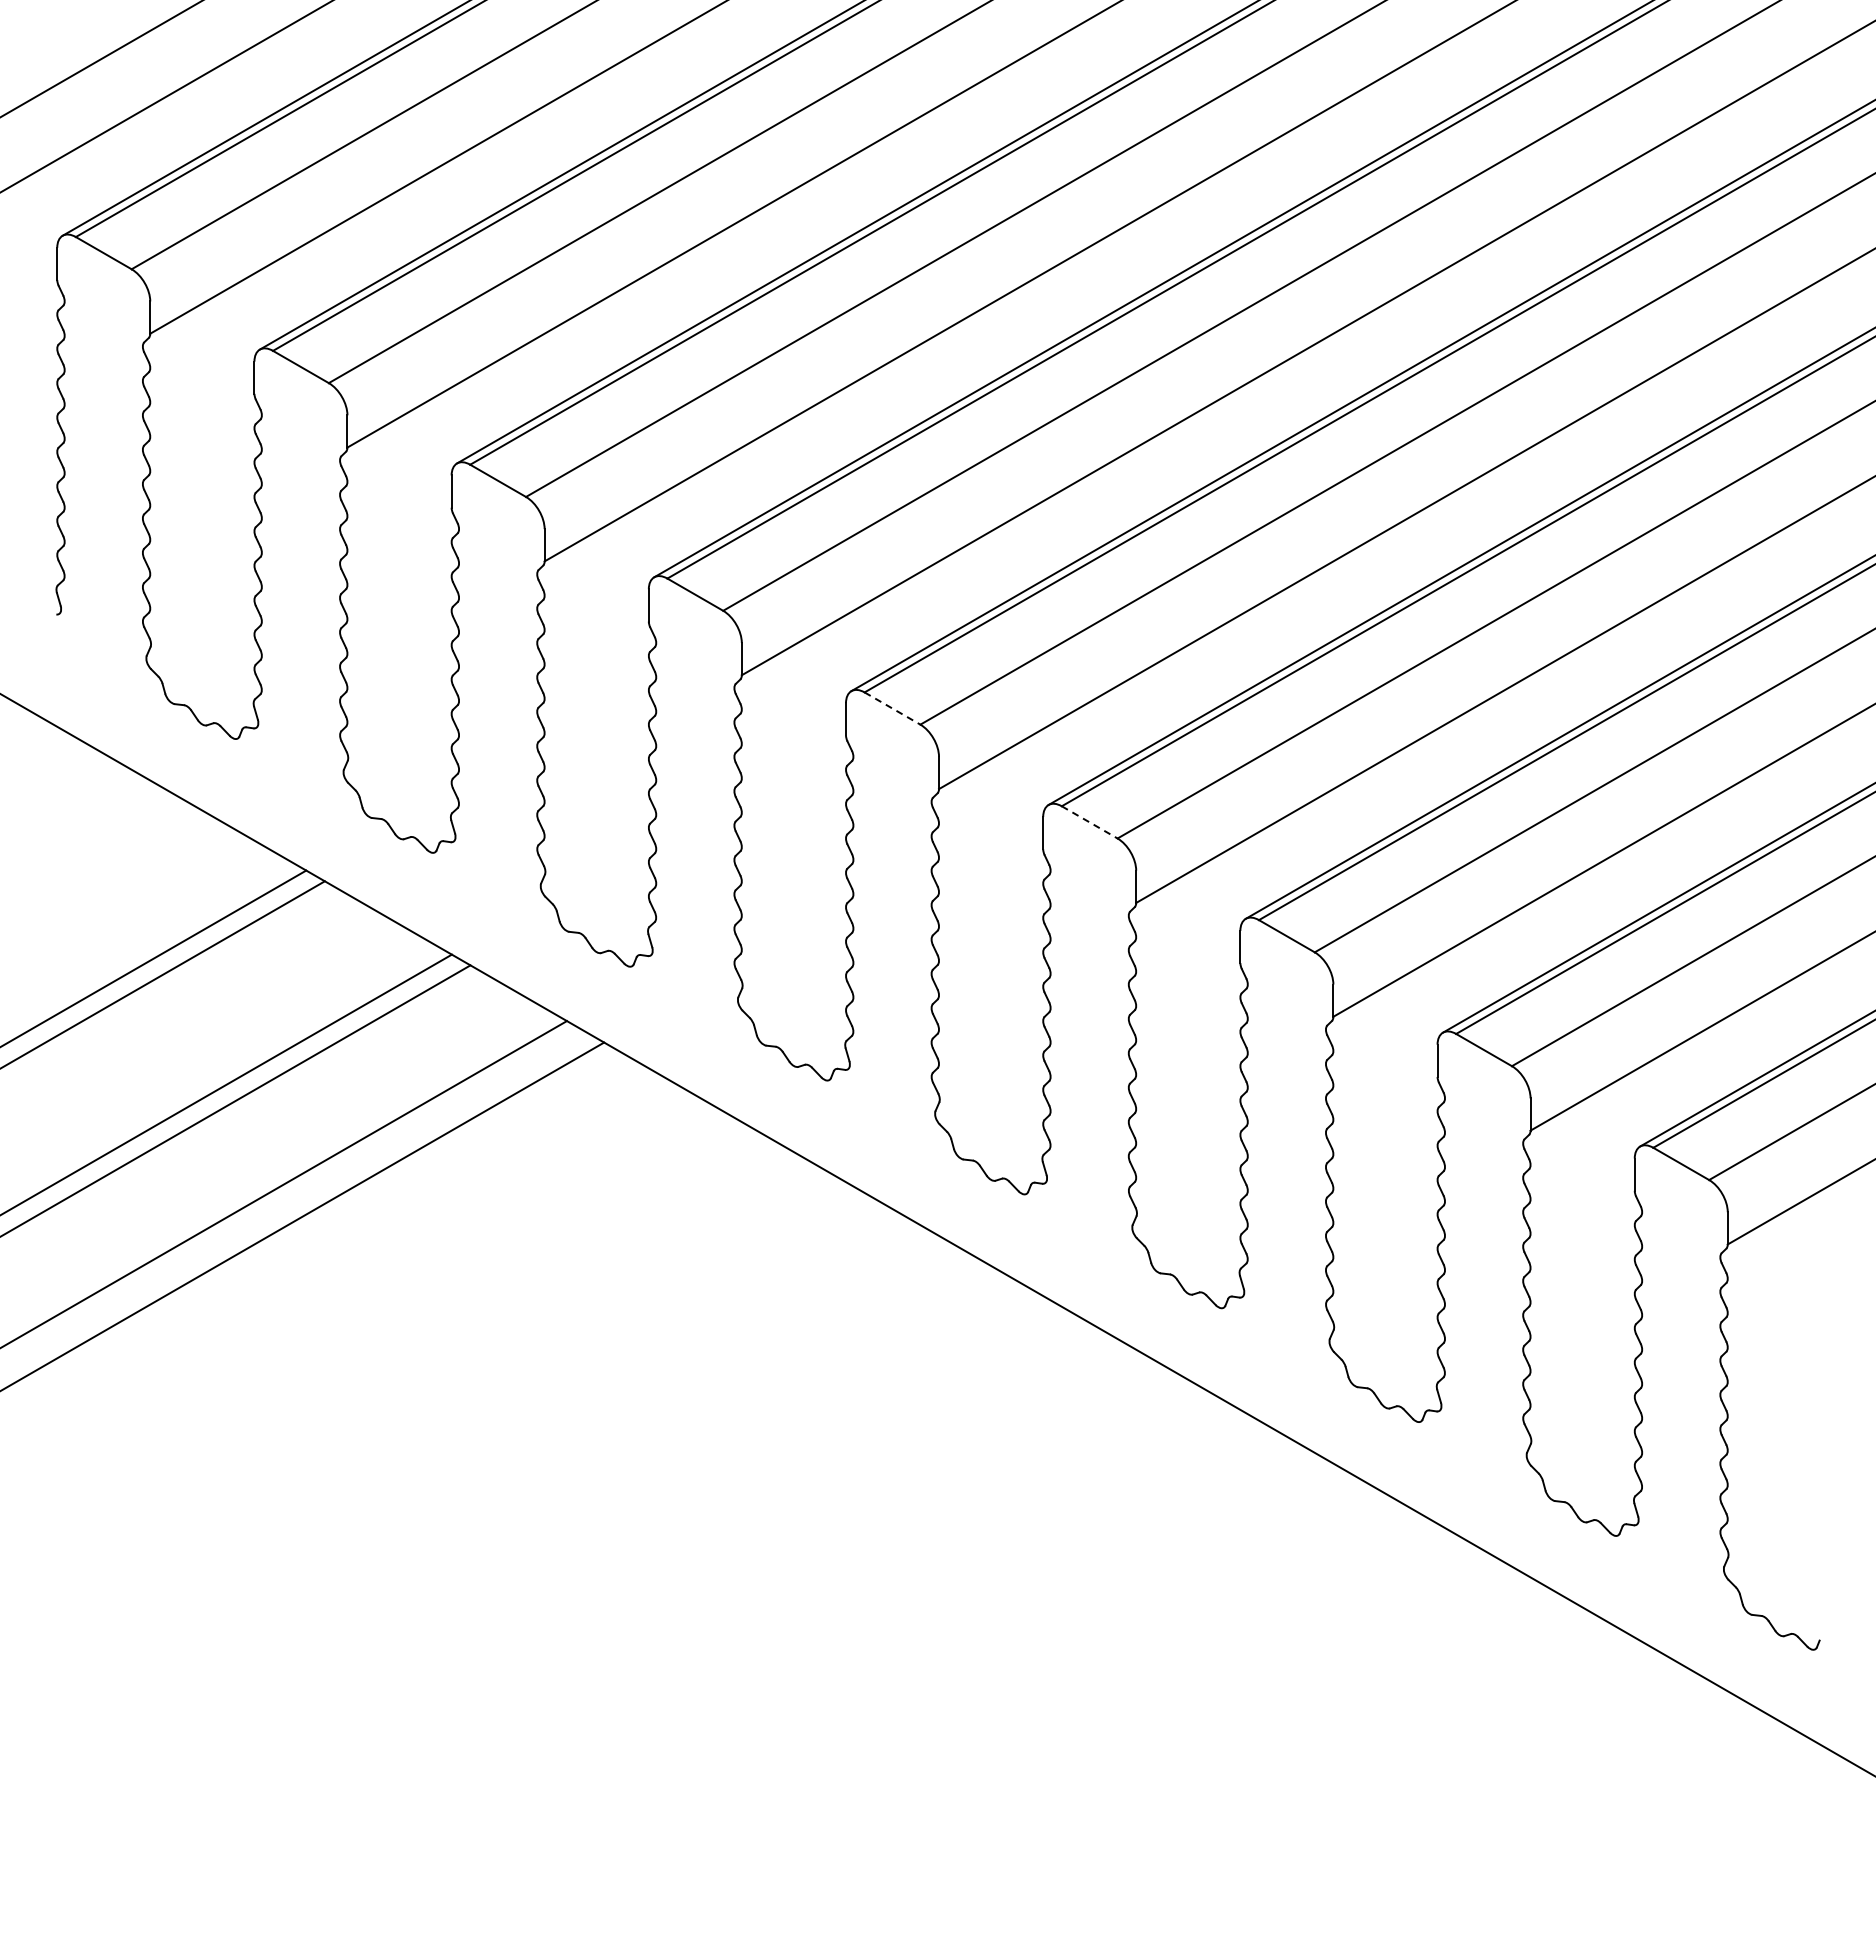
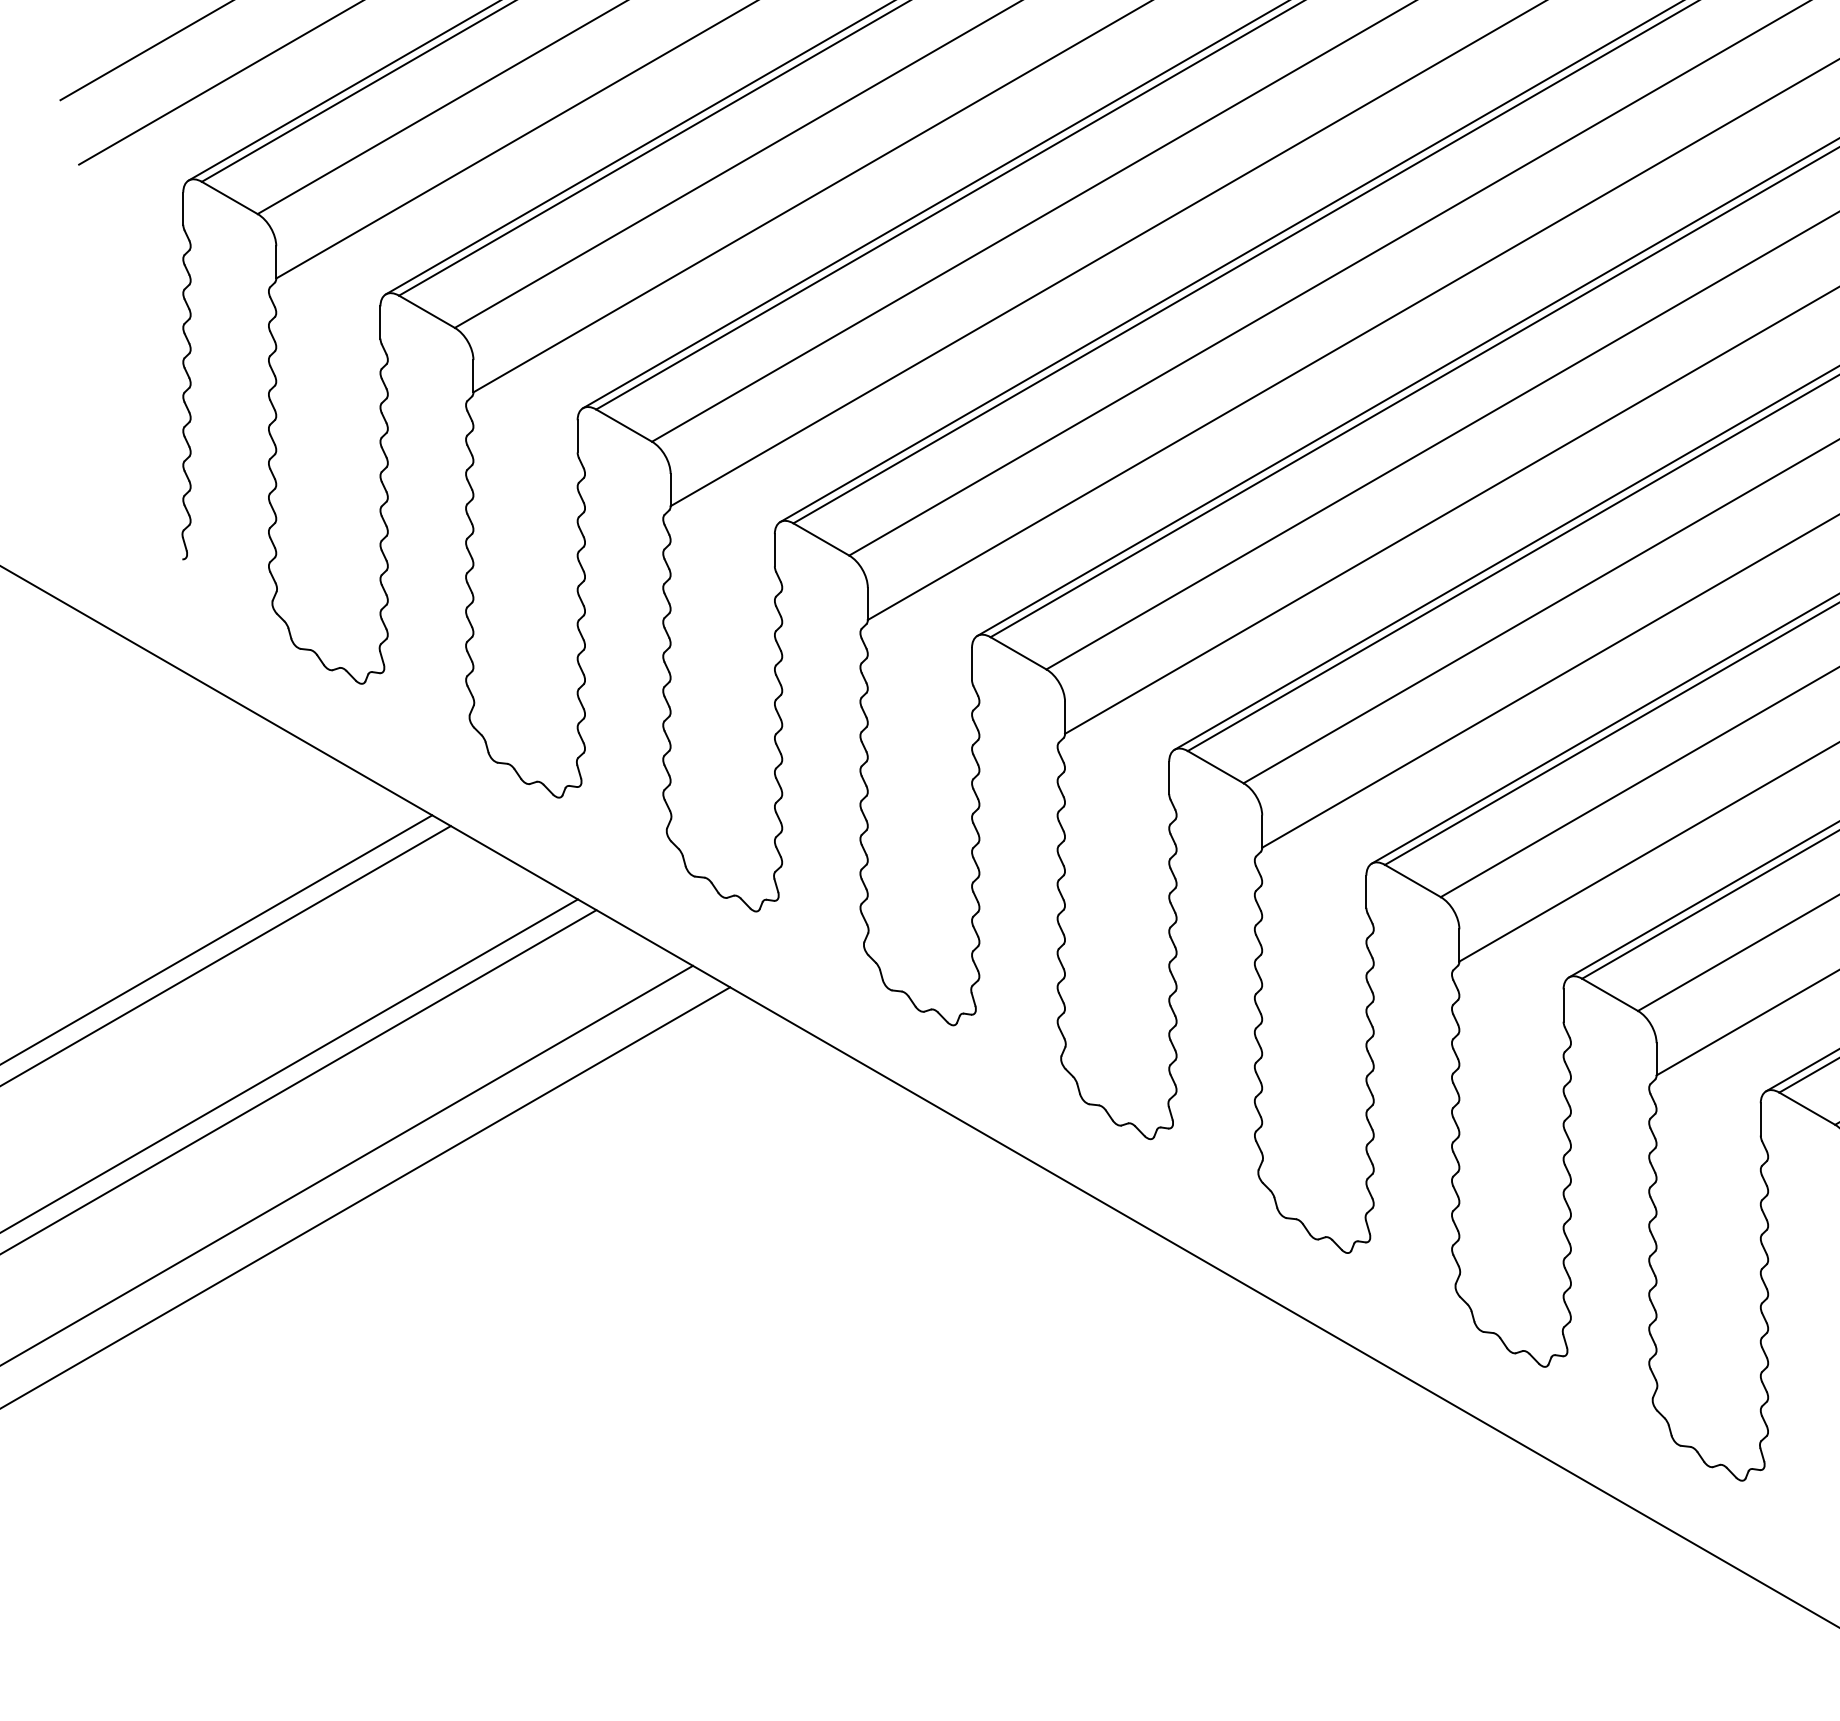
line: (892, 708) -> (1018, 653), dashed -> solid
line: (1090, 822) -> (1216, 767), dashed -> solid

